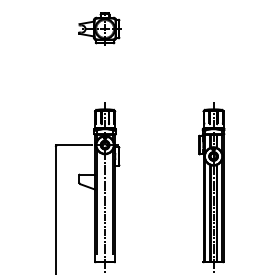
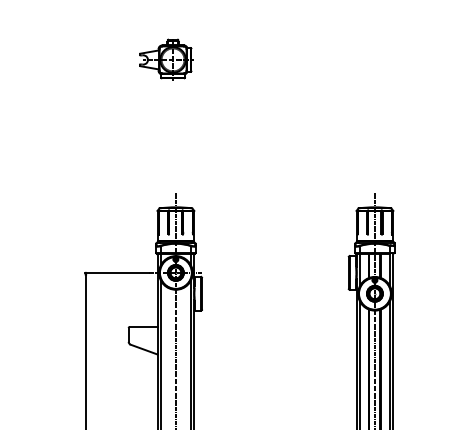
part: (99, 28) -> (165, 58), size x0.7

